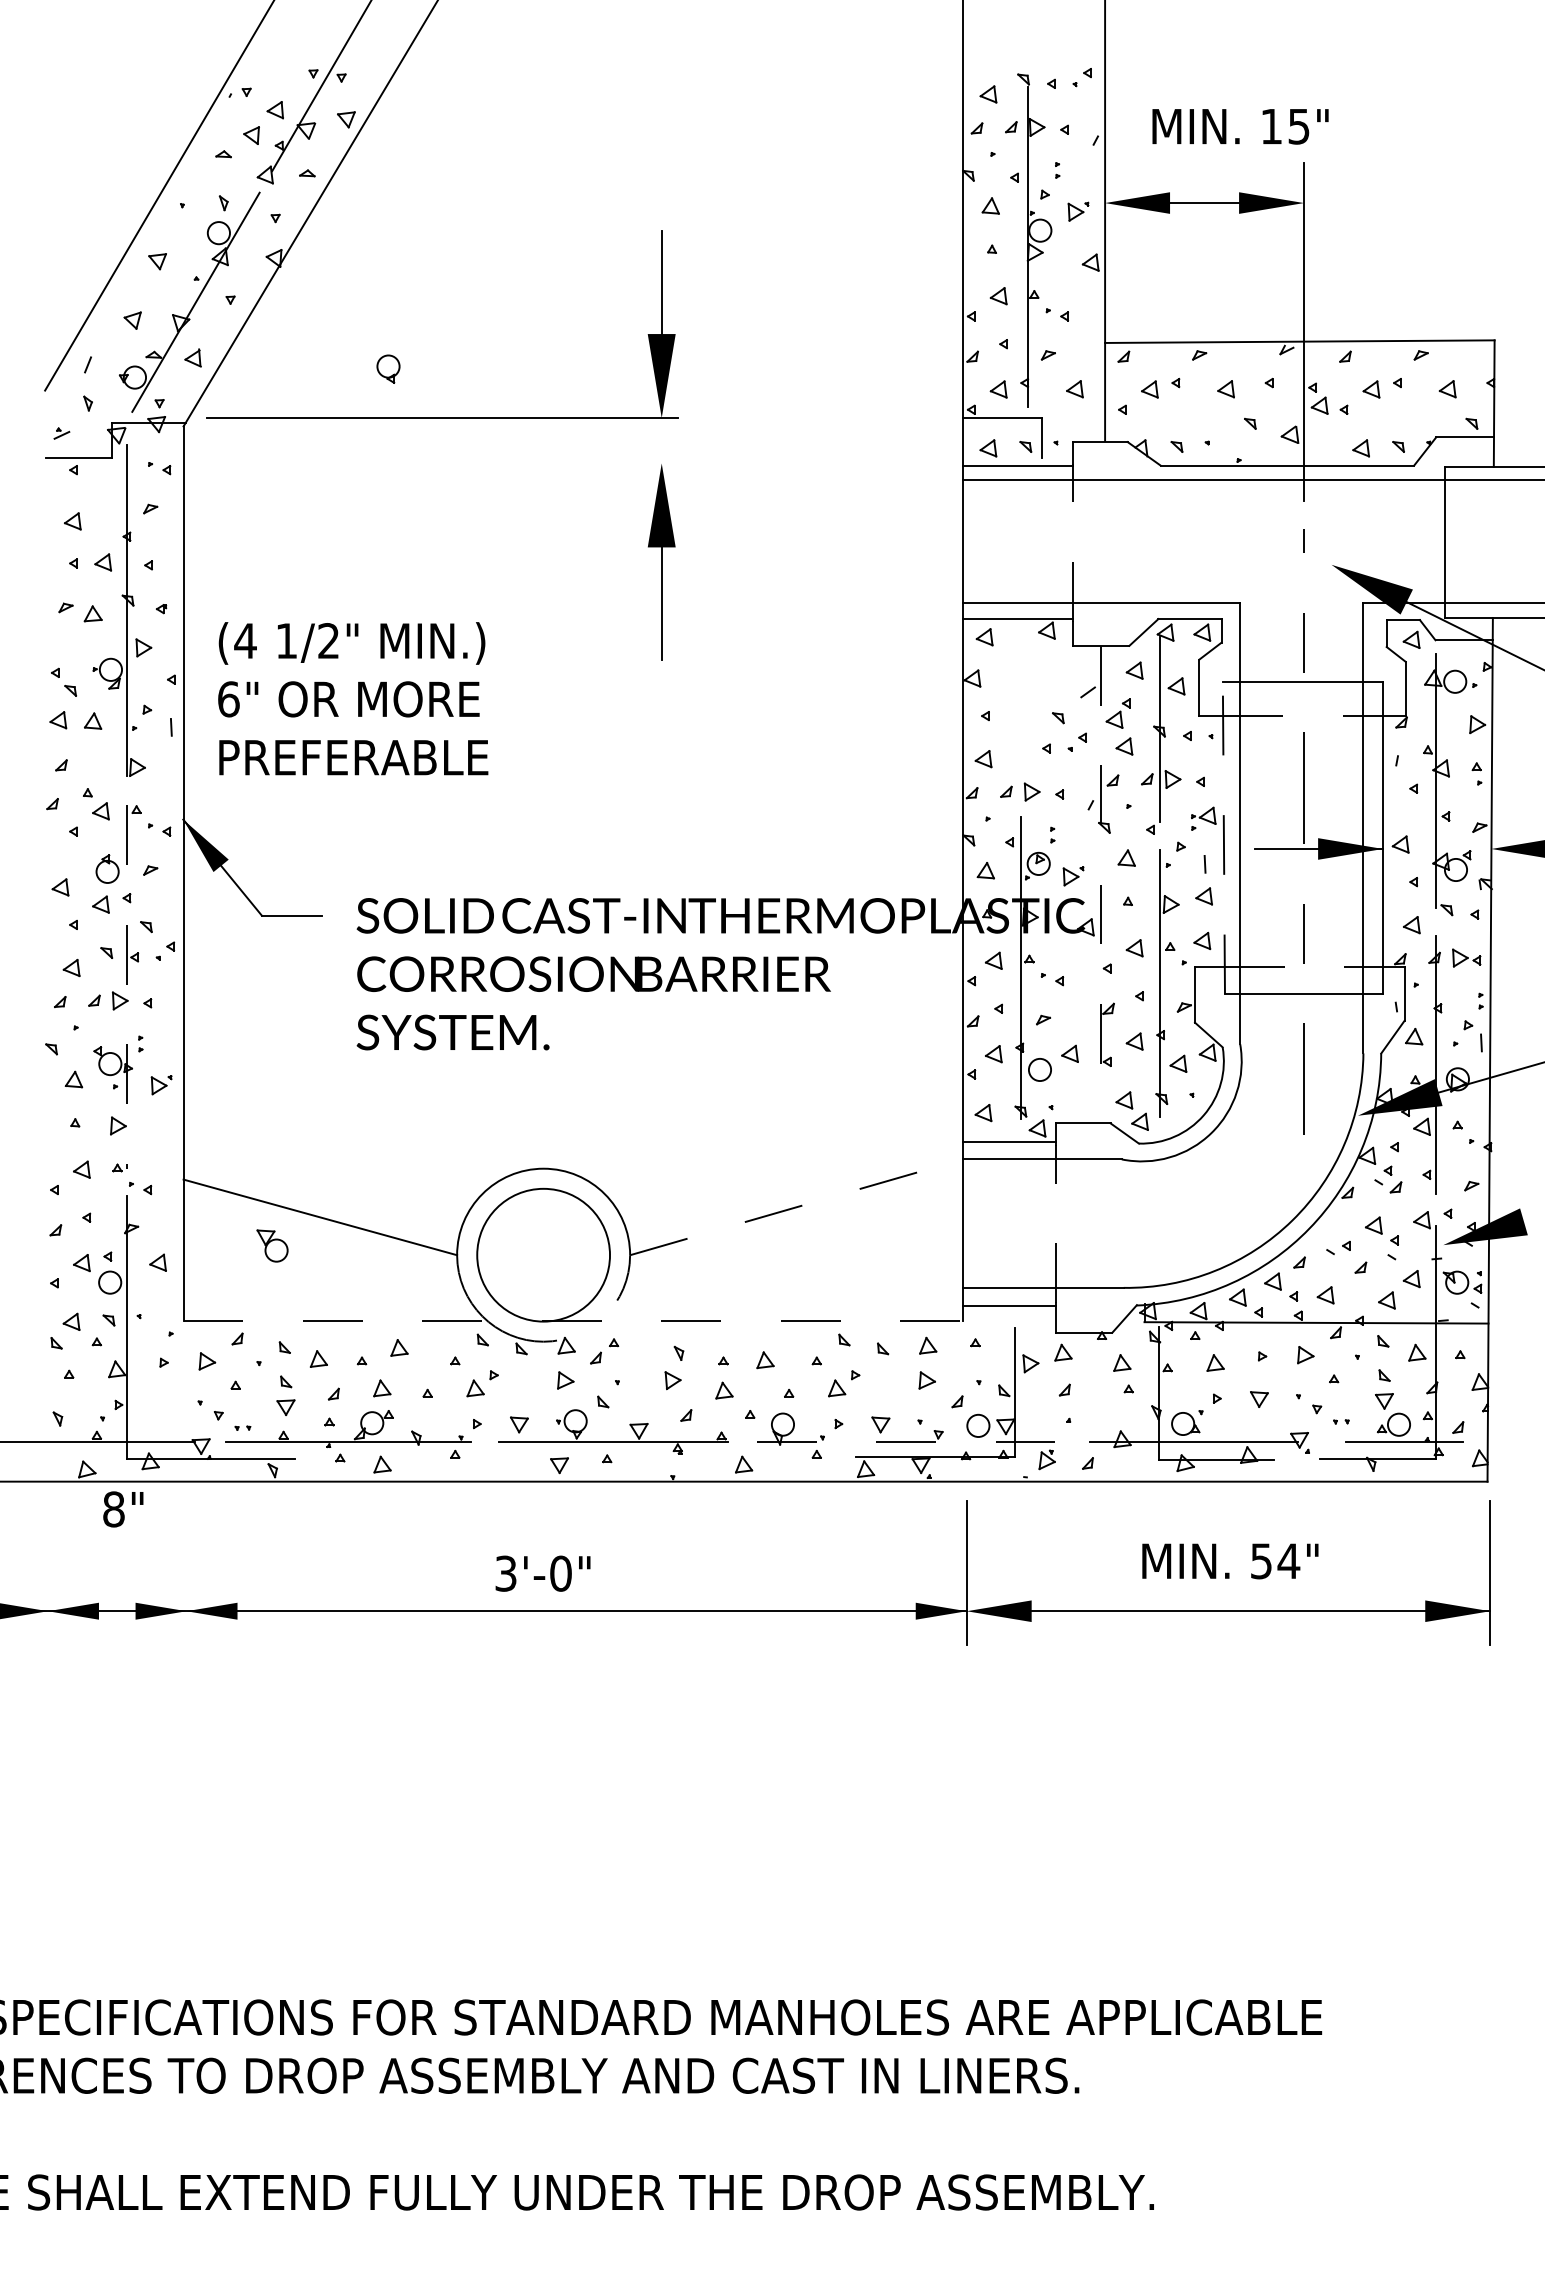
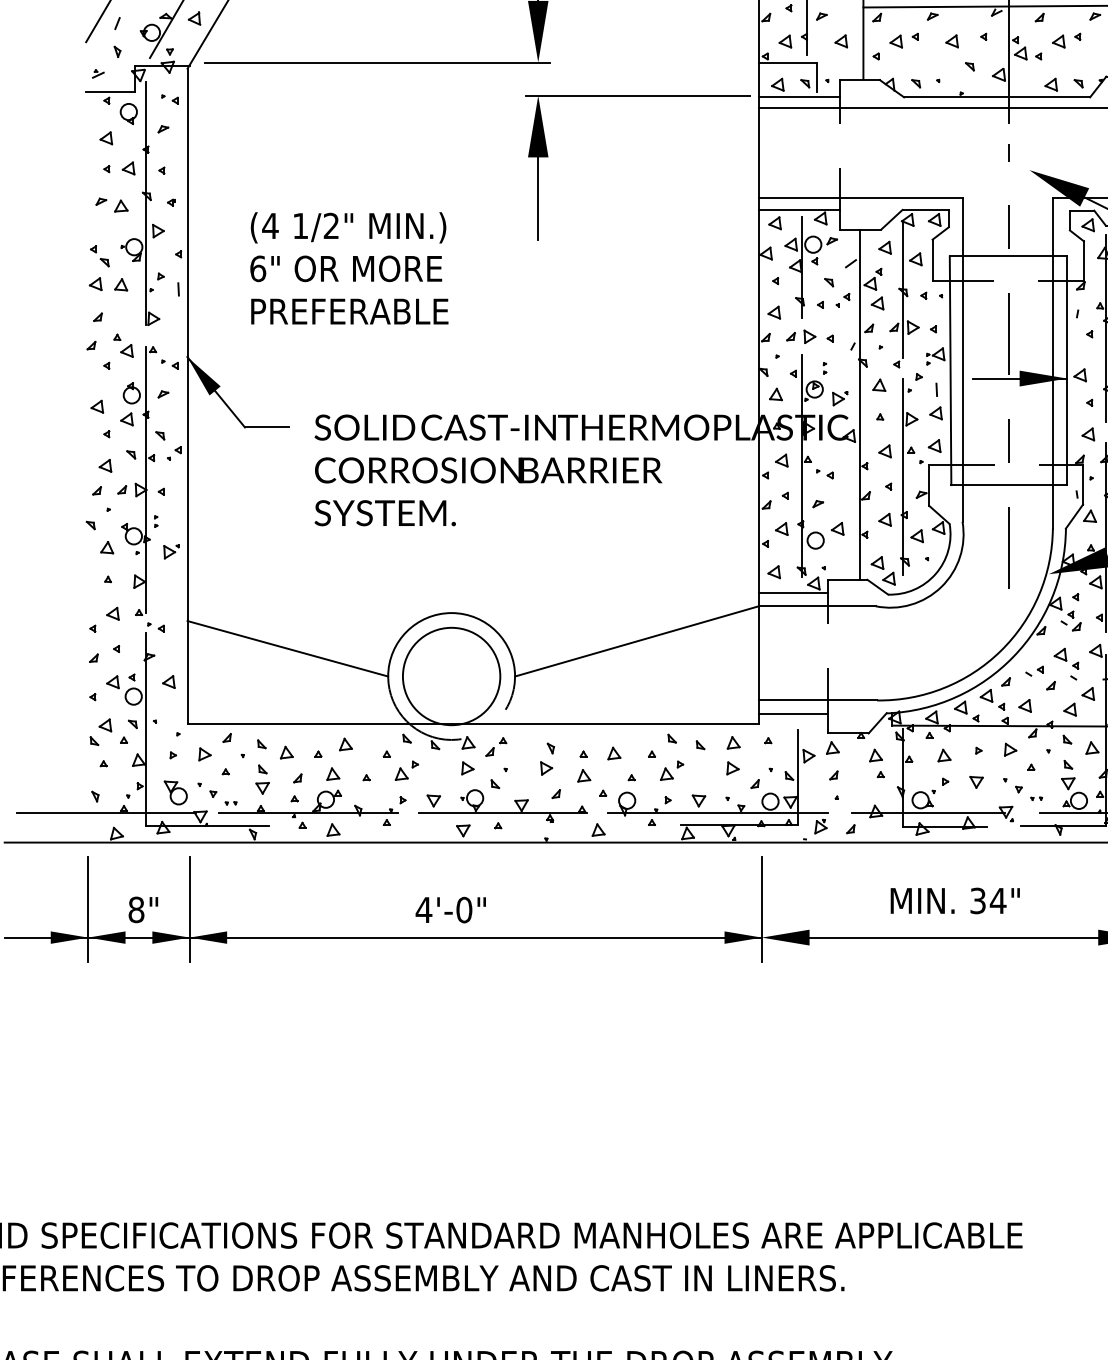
part: (388, 368) -> (128, 113), moved
line: (797, 463) -> (637, 95), added
part: (1038, 692) -> (814, 263), added
text: (353, 698) -> (349, 268), moved
line: (1223, 837) -> (950, 370), dashed -> solid
line: (1100, 884) -> (860, 404), dashed -> solid
line: (127, 987) -> (146, 480), dashed -> solid
line: (796, 1207) -> (637, 641), dashed -> solid
part: (272, 1245) -> (175, 792), moved
line: (573, 1320) -> (473, 724), dashed -> solid
line: (907, 1441) -> (718, 813), dashed -> solid
text: (123, 1509) -> (143, 909), moved
text: (1261, 1560) -> (978, 900), 54" -> 34"
line: (48, 1572) -> (88, 909), added
line: (186, 1572) -> (189, 909), added
text: (505, 1573) -> (423, 909), 3'-0" -> 4'-0"

